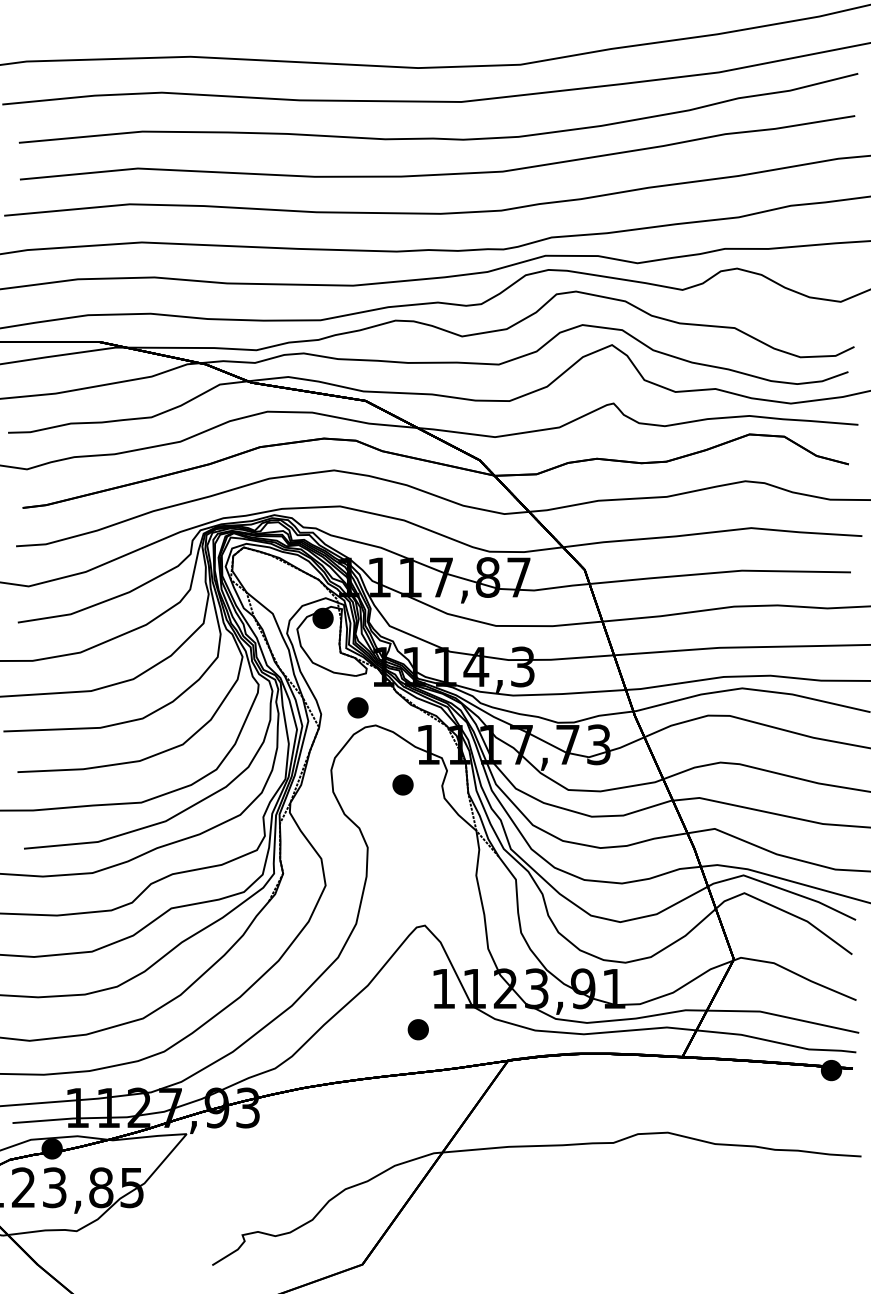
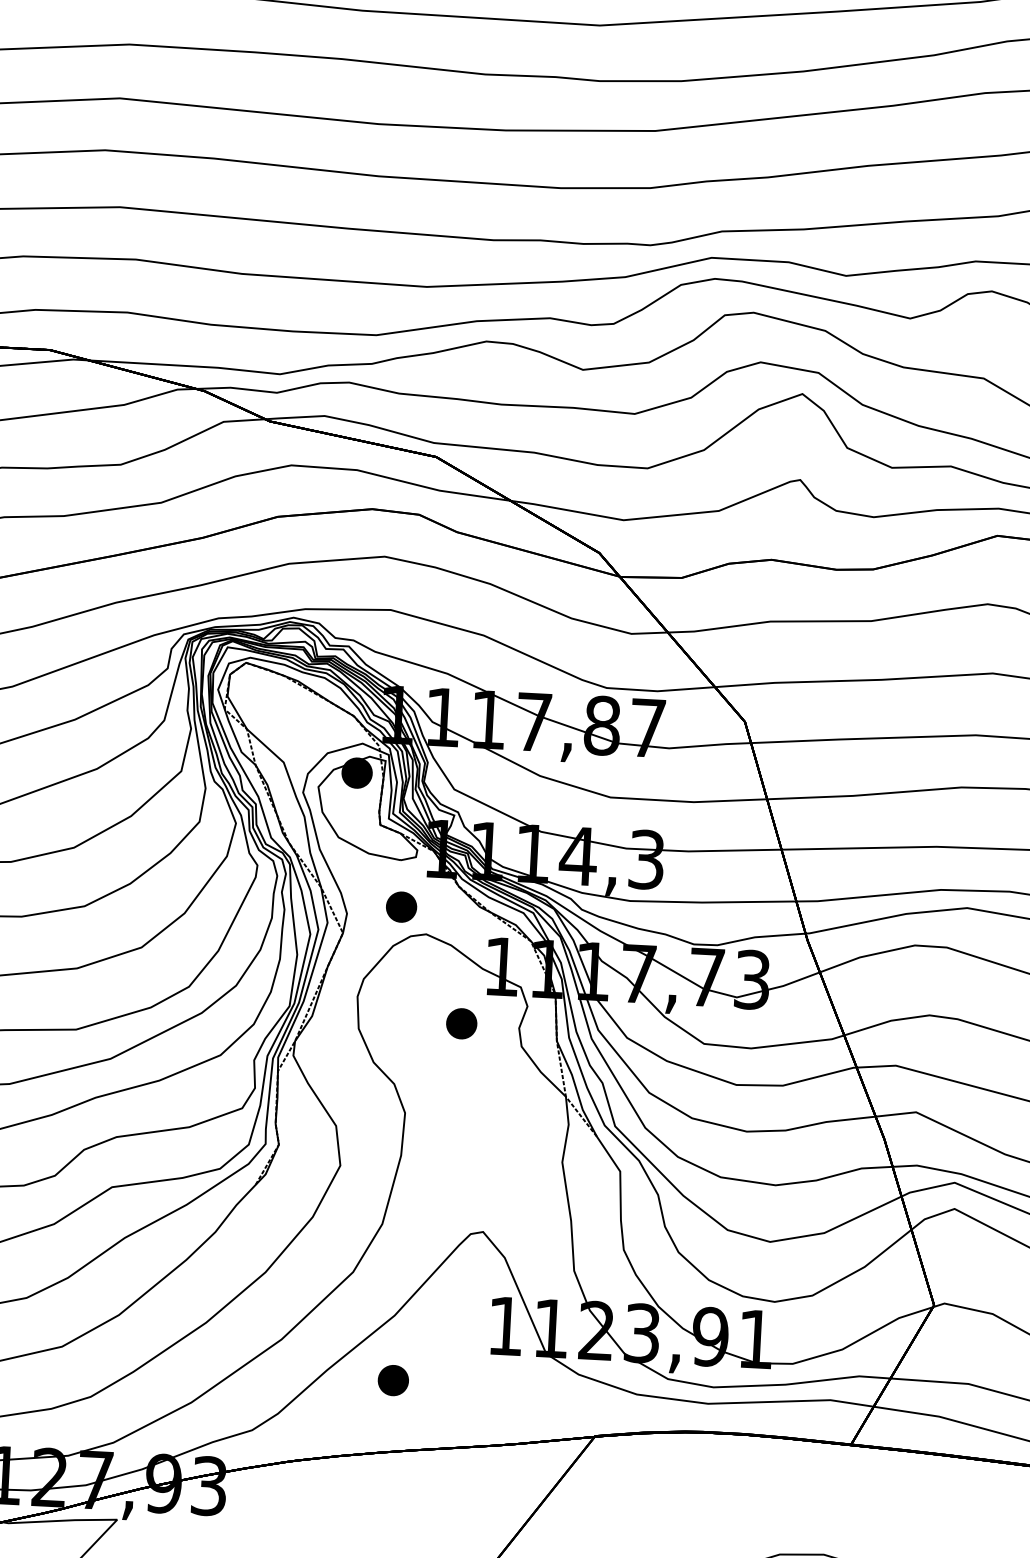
part: (417, 1029) -> (392, 1380), moved

